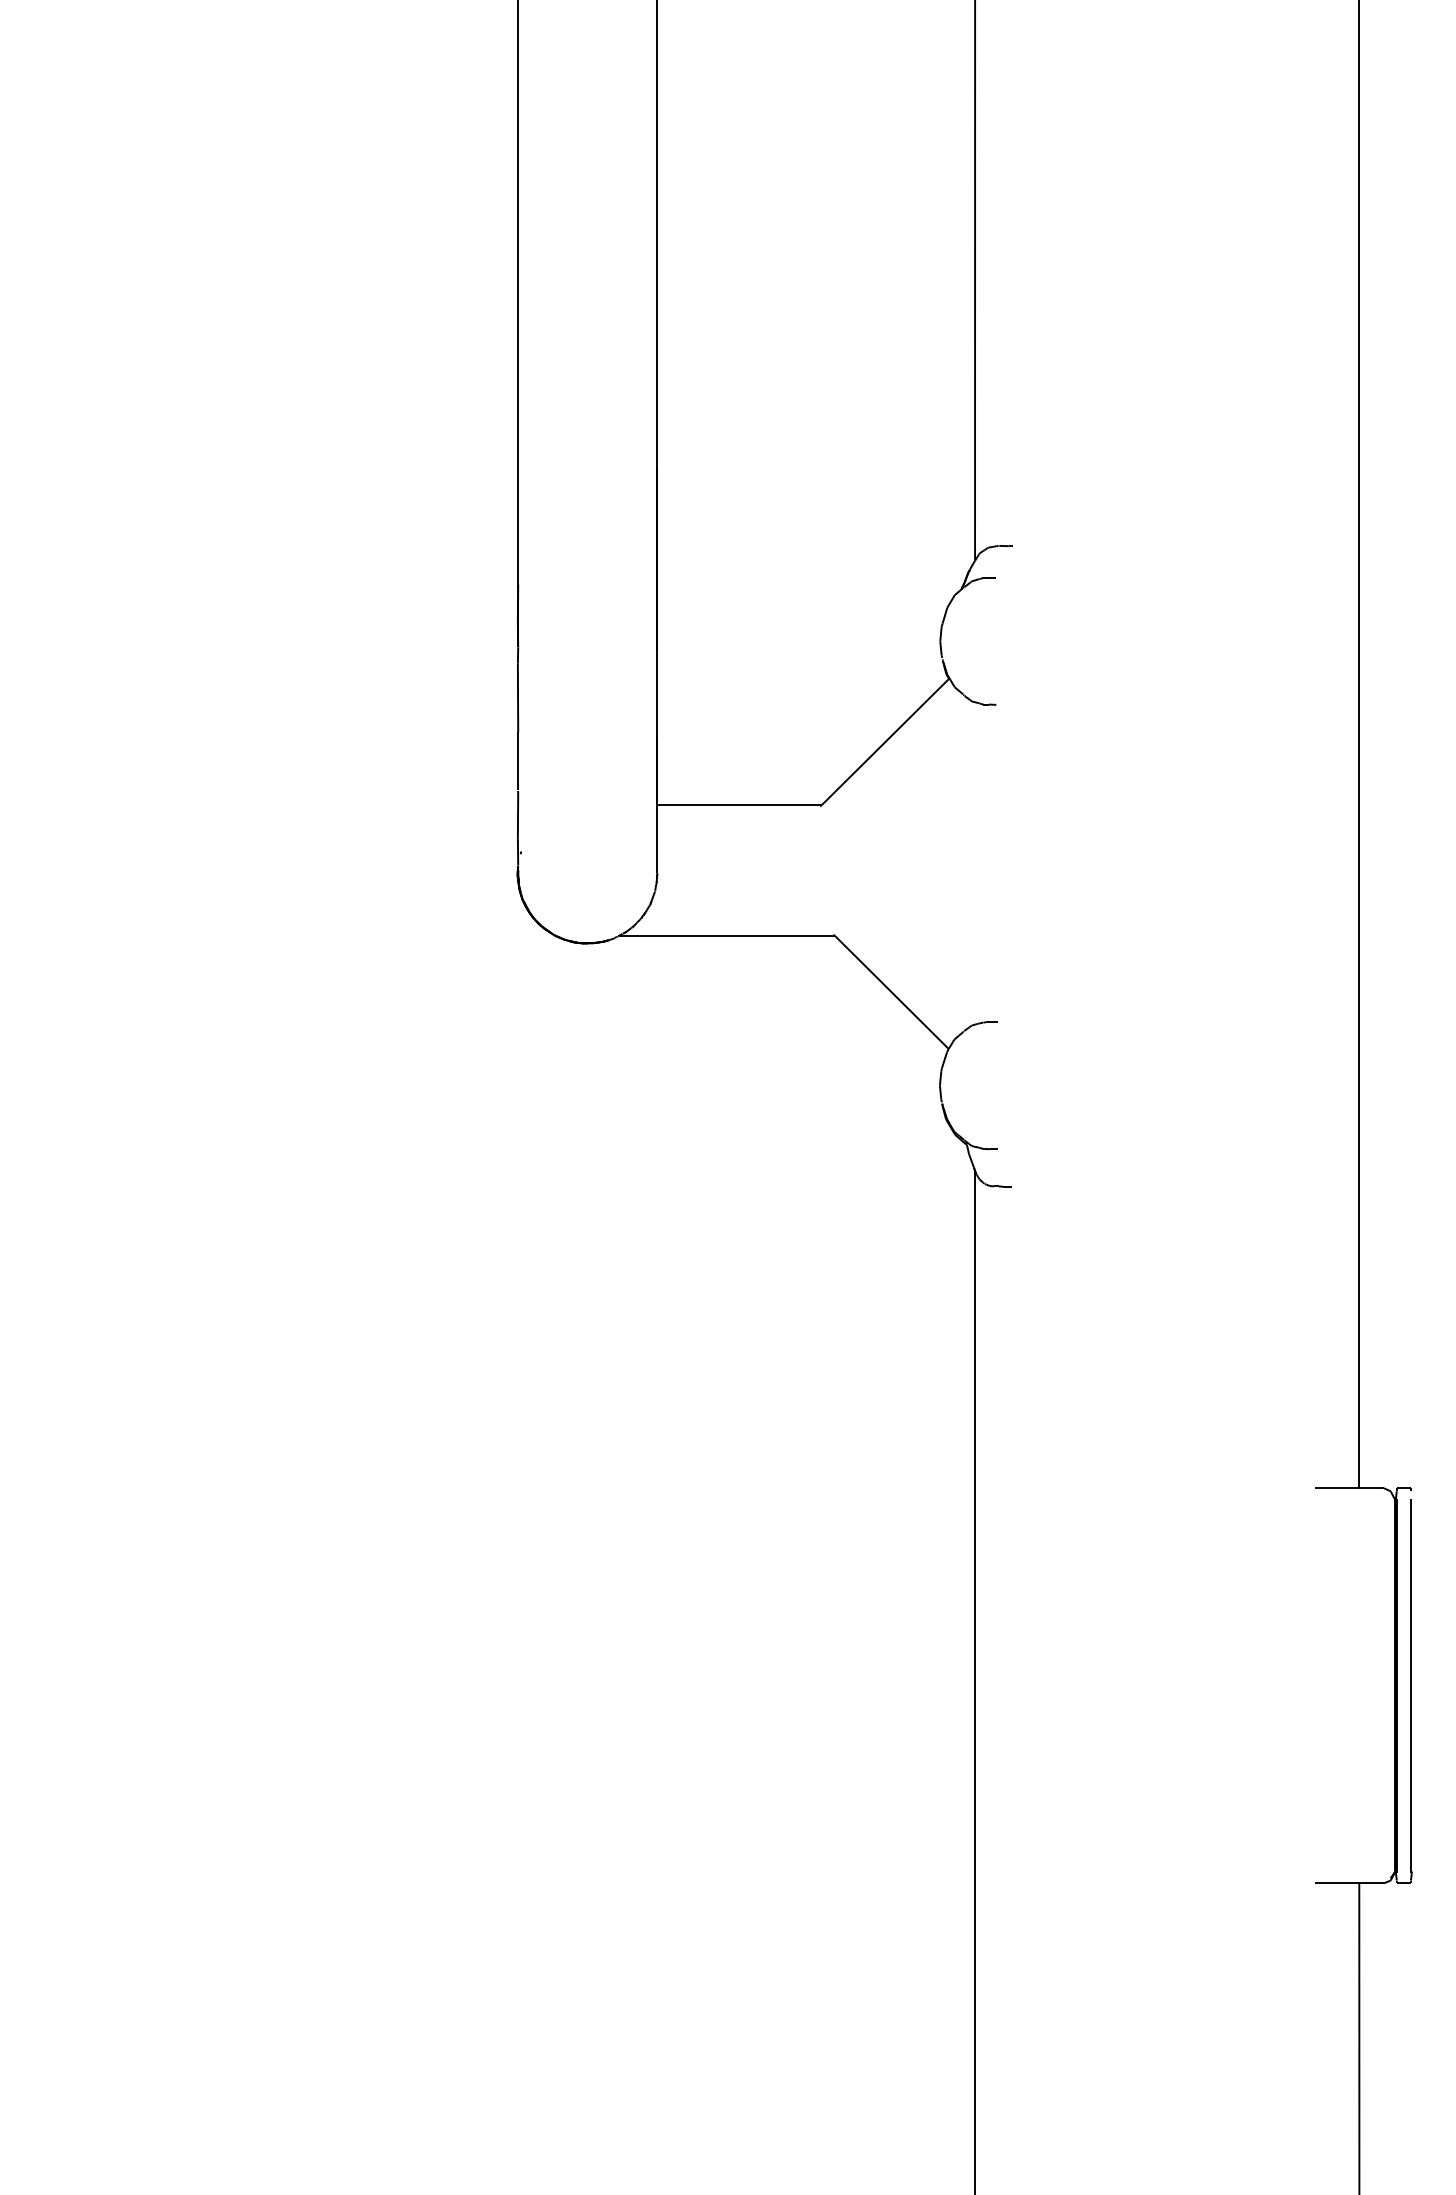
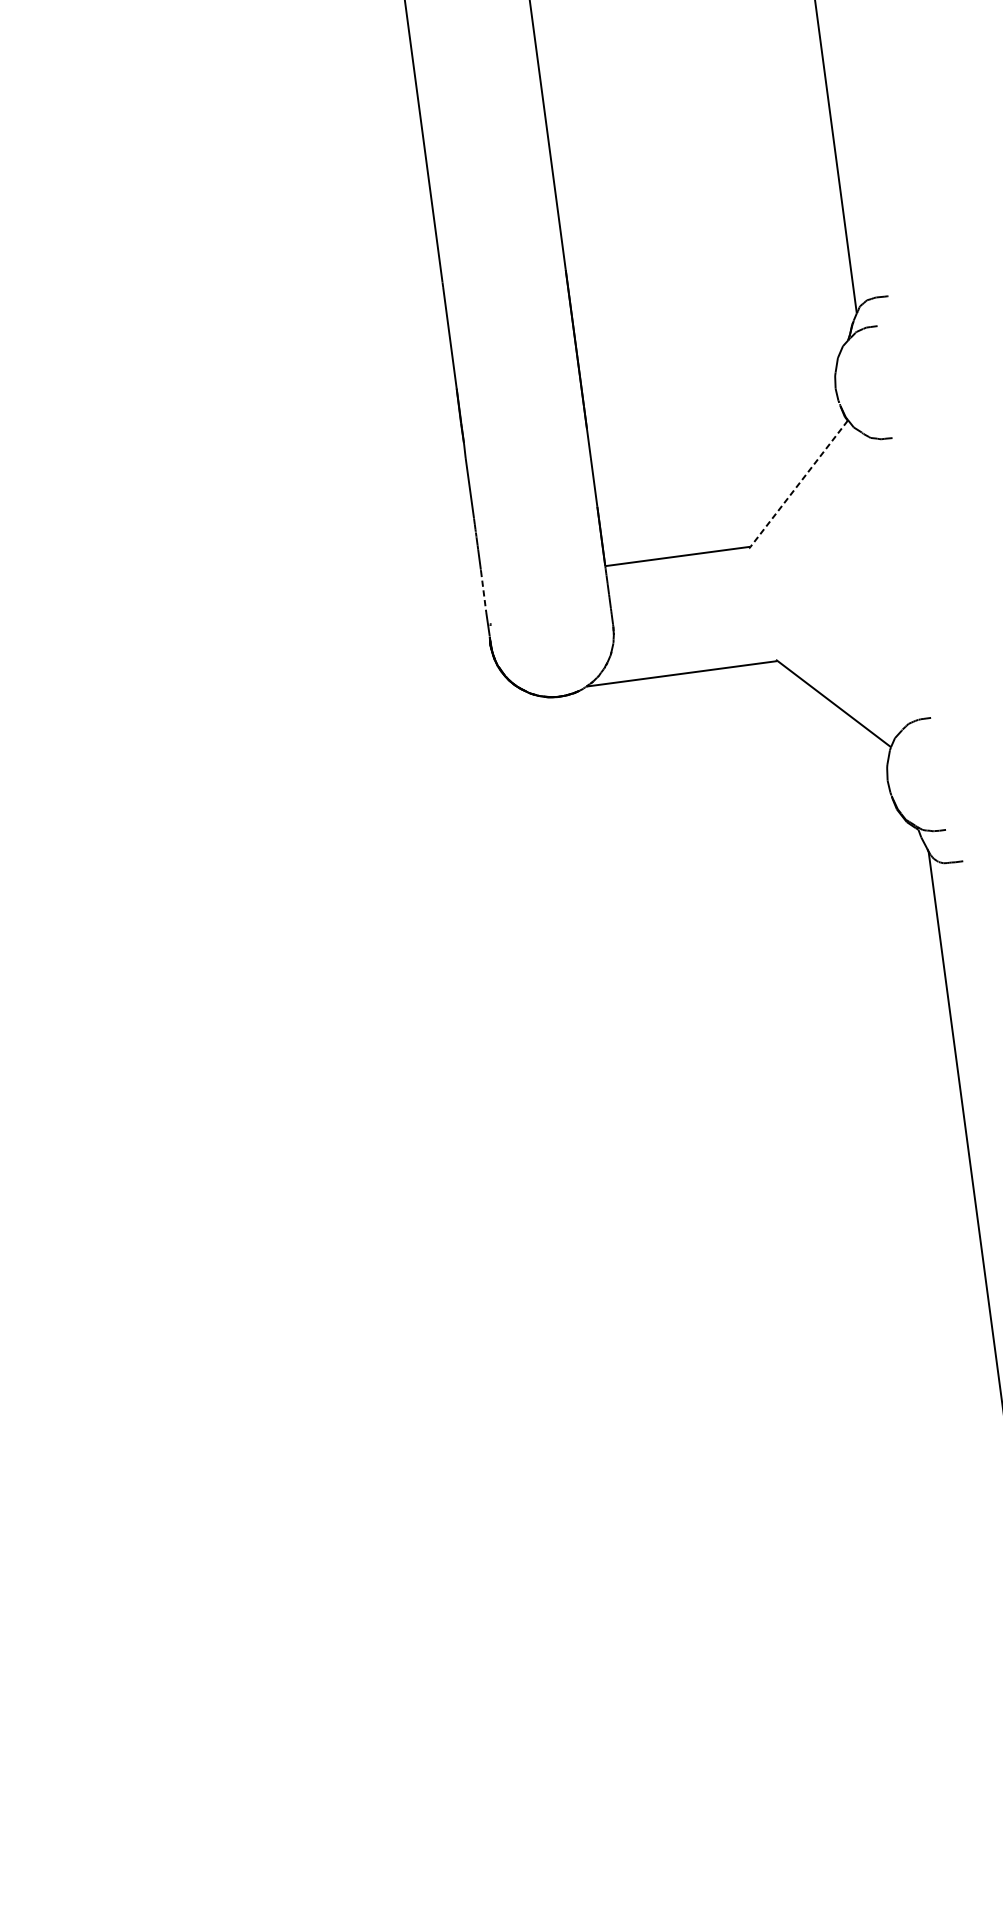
line: (885, 742) -> (799, 484), solid -> dashed
line: (518, 815) -> (484, 591), solid -> dashed

